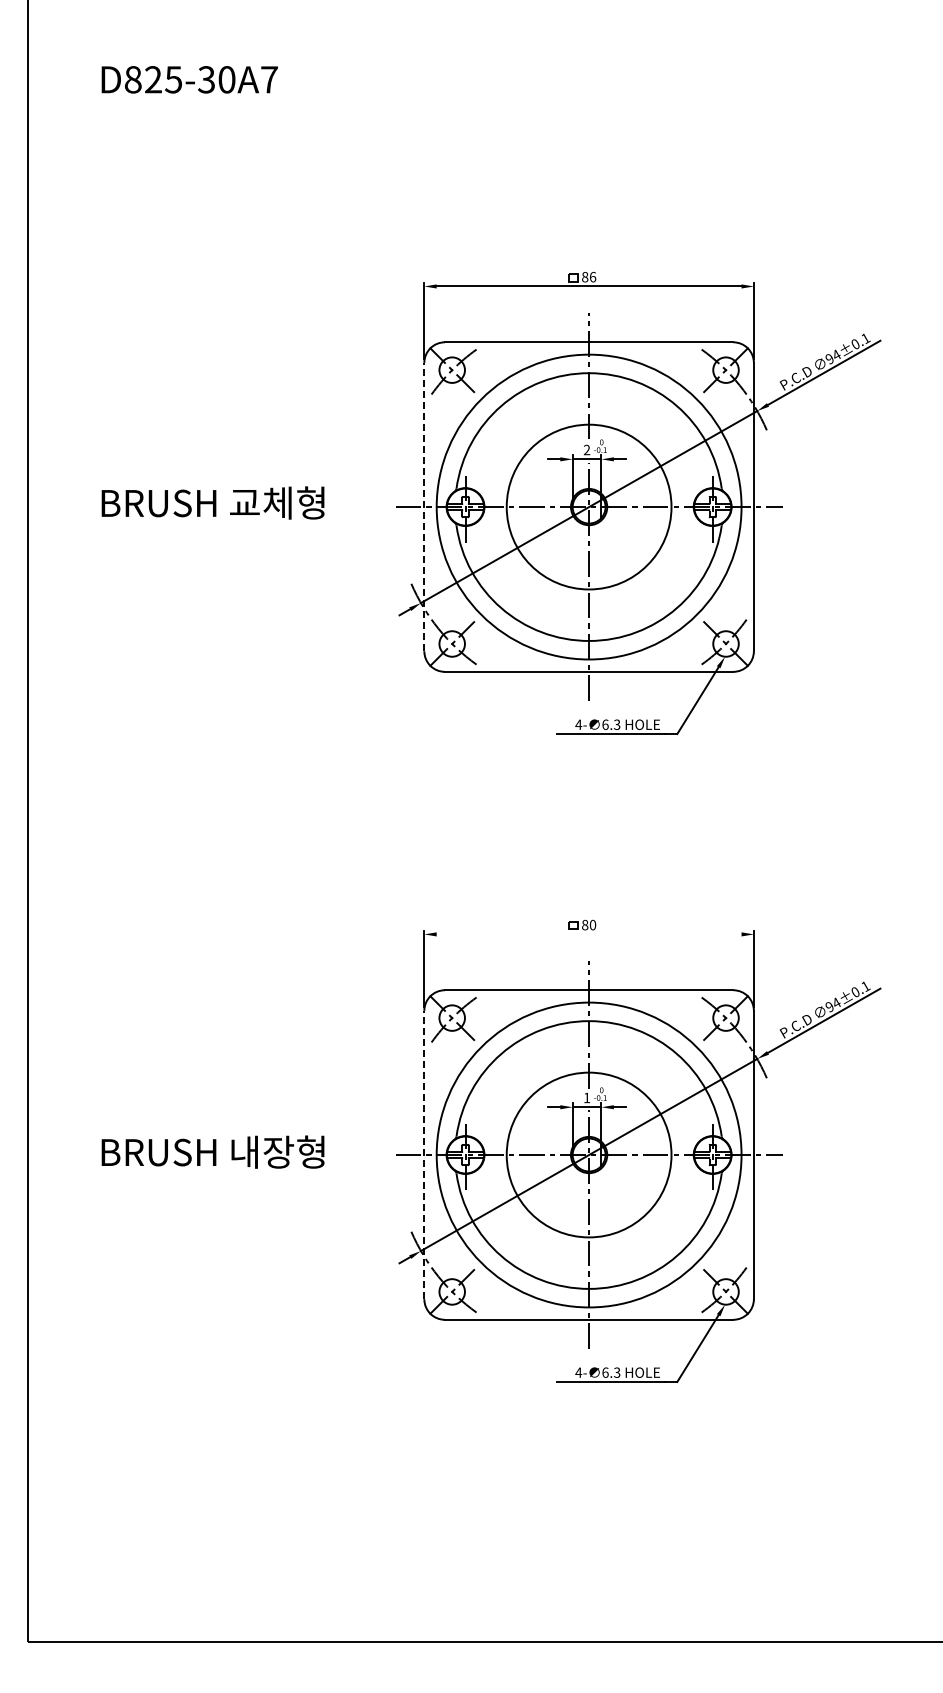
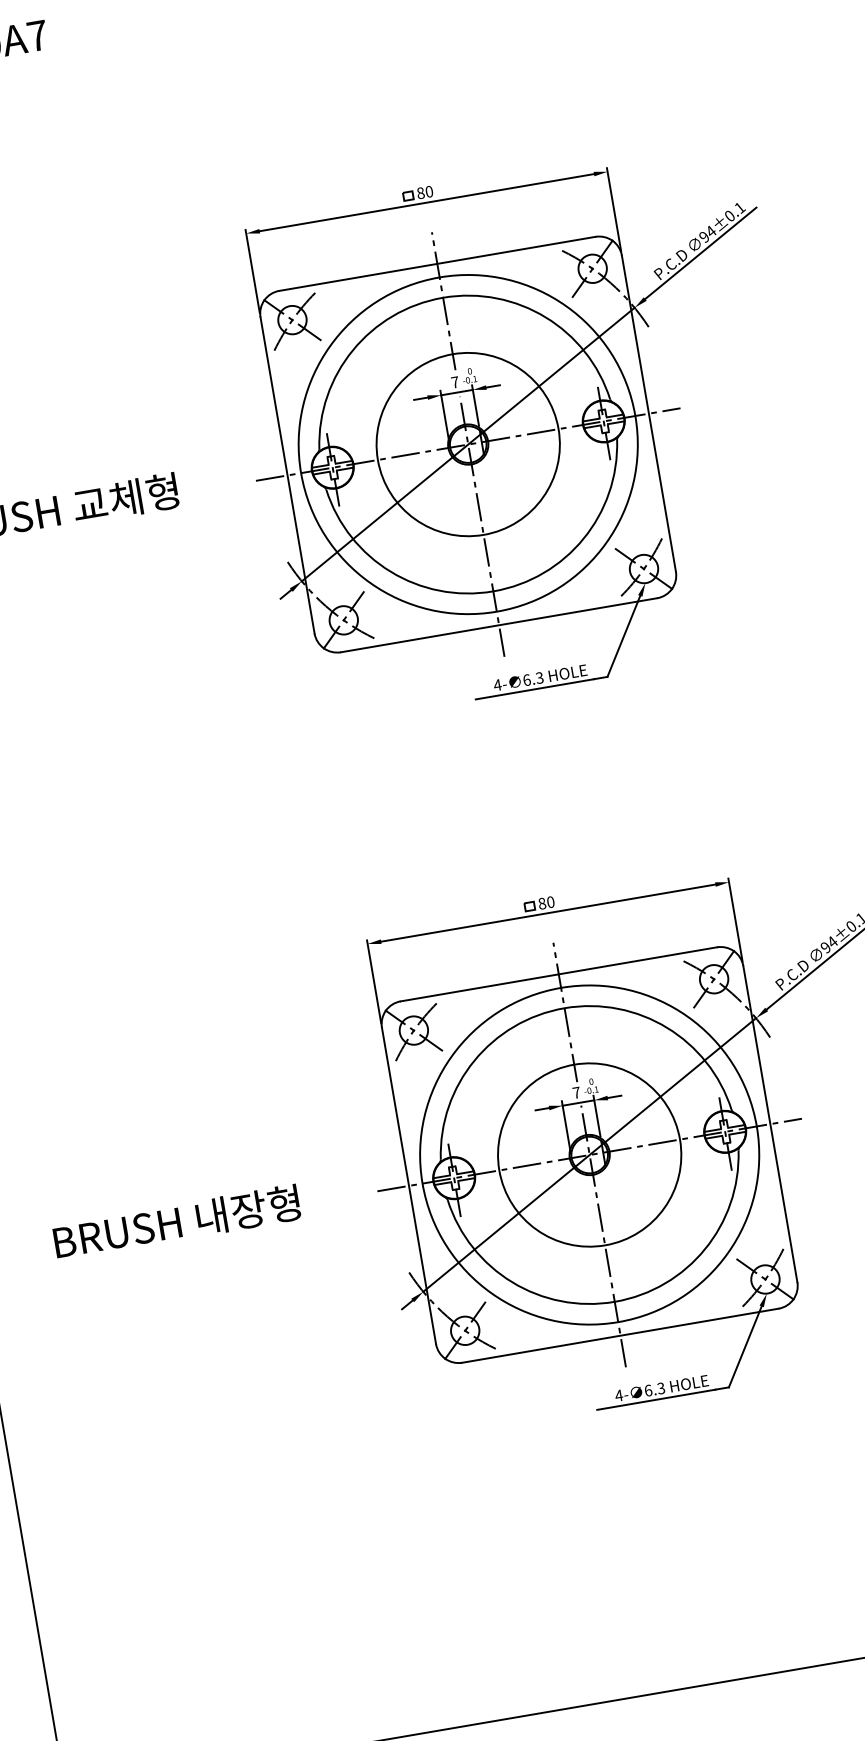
text: (592, 277) -> (428, 192), 86 -> 80
text: (586, 449) -> (454, 381), 2 -> 7
line: (424, 506) -> (287, 474), dashed -> solid
line: (588, 934) -> (547, 913), added
text: (586, 1097) -> (576, 1092), 1 -> 7
line: (424, 1154) -> (409, 1185), dashed -> solid

